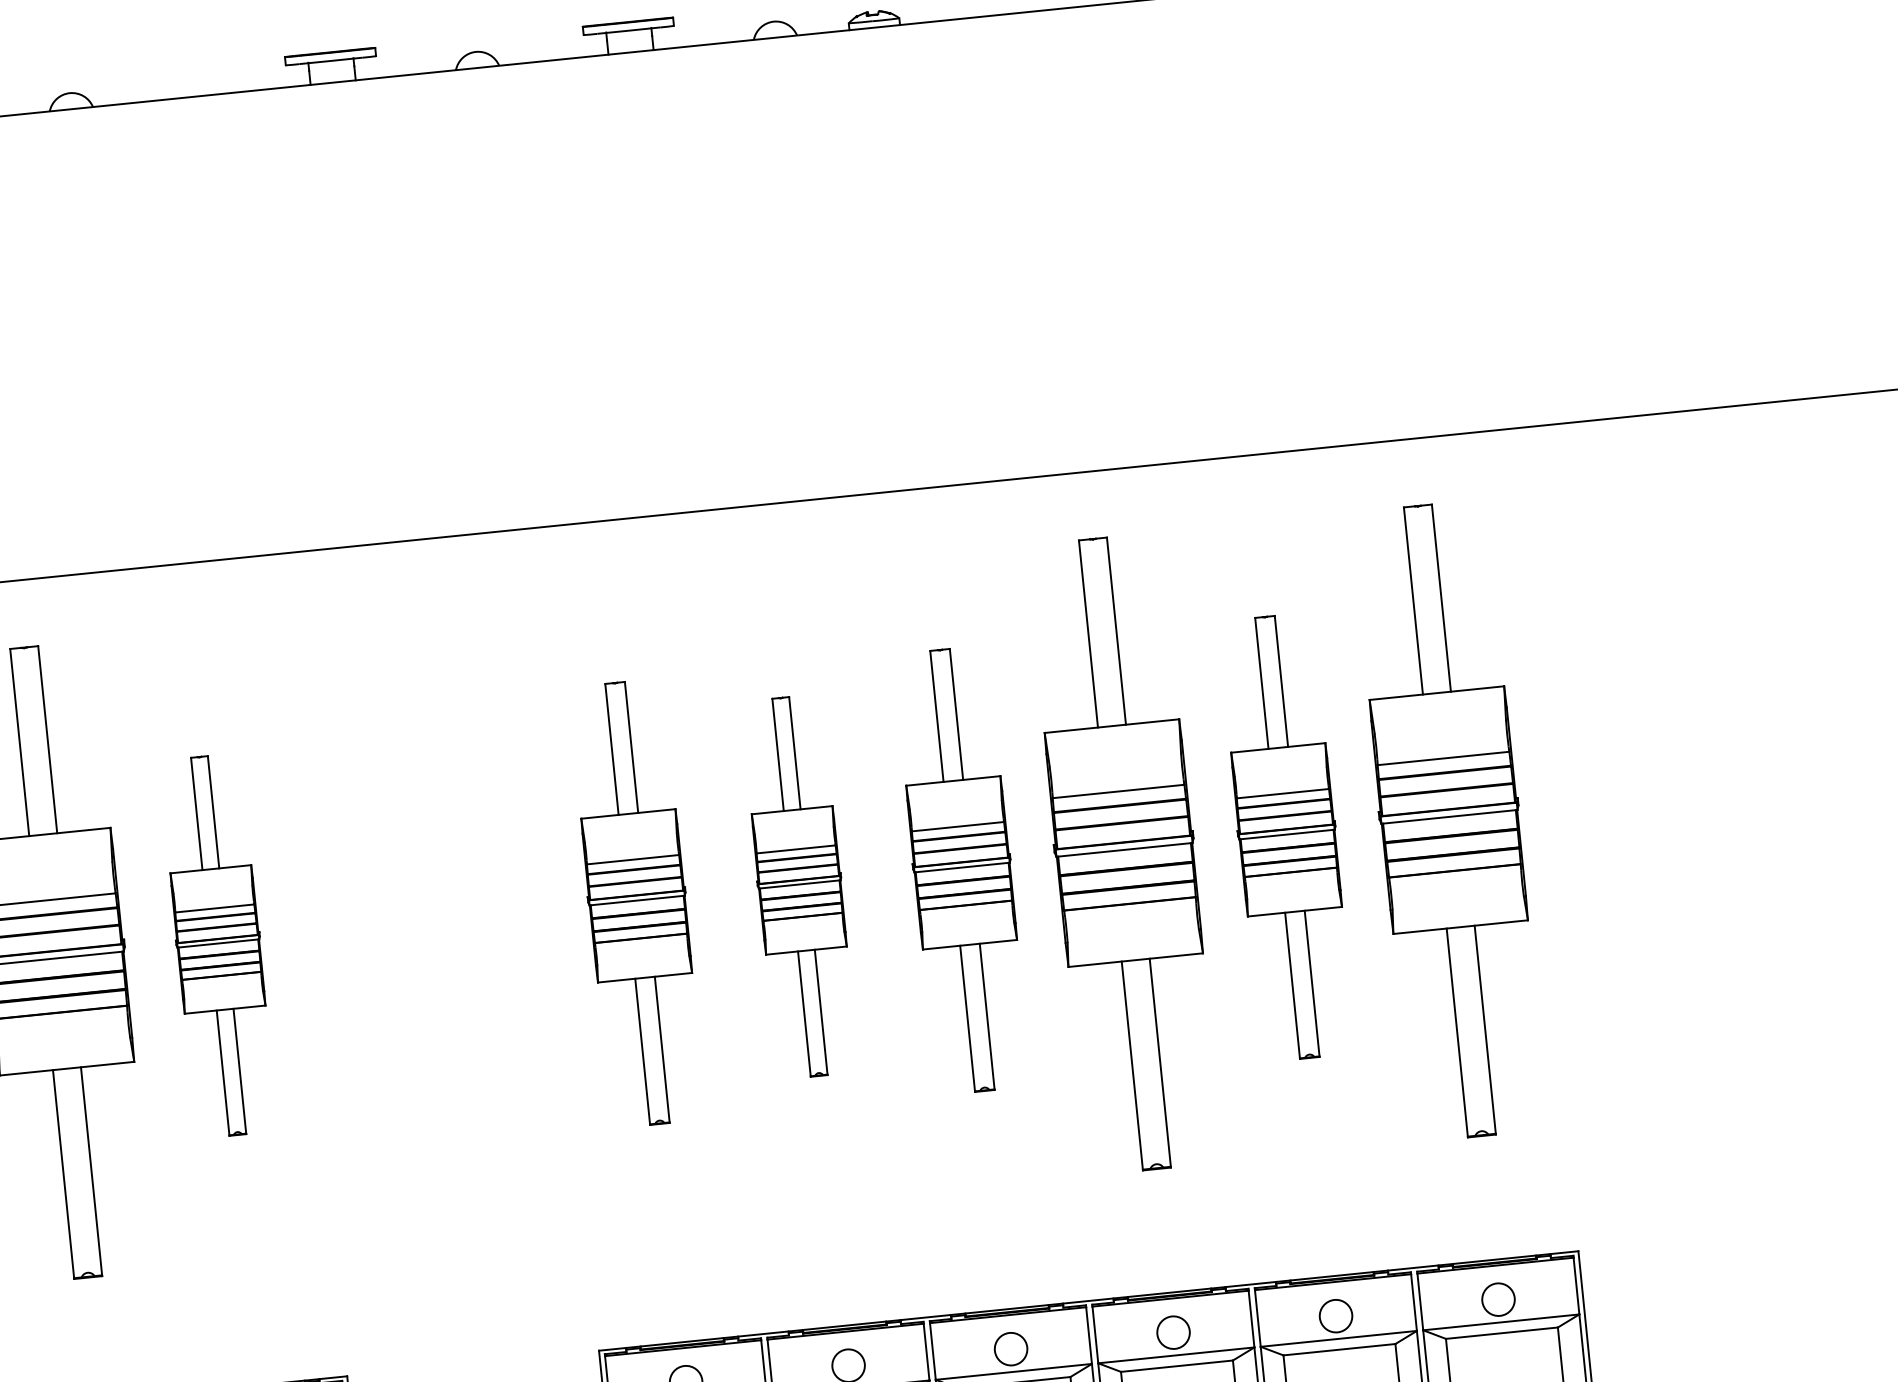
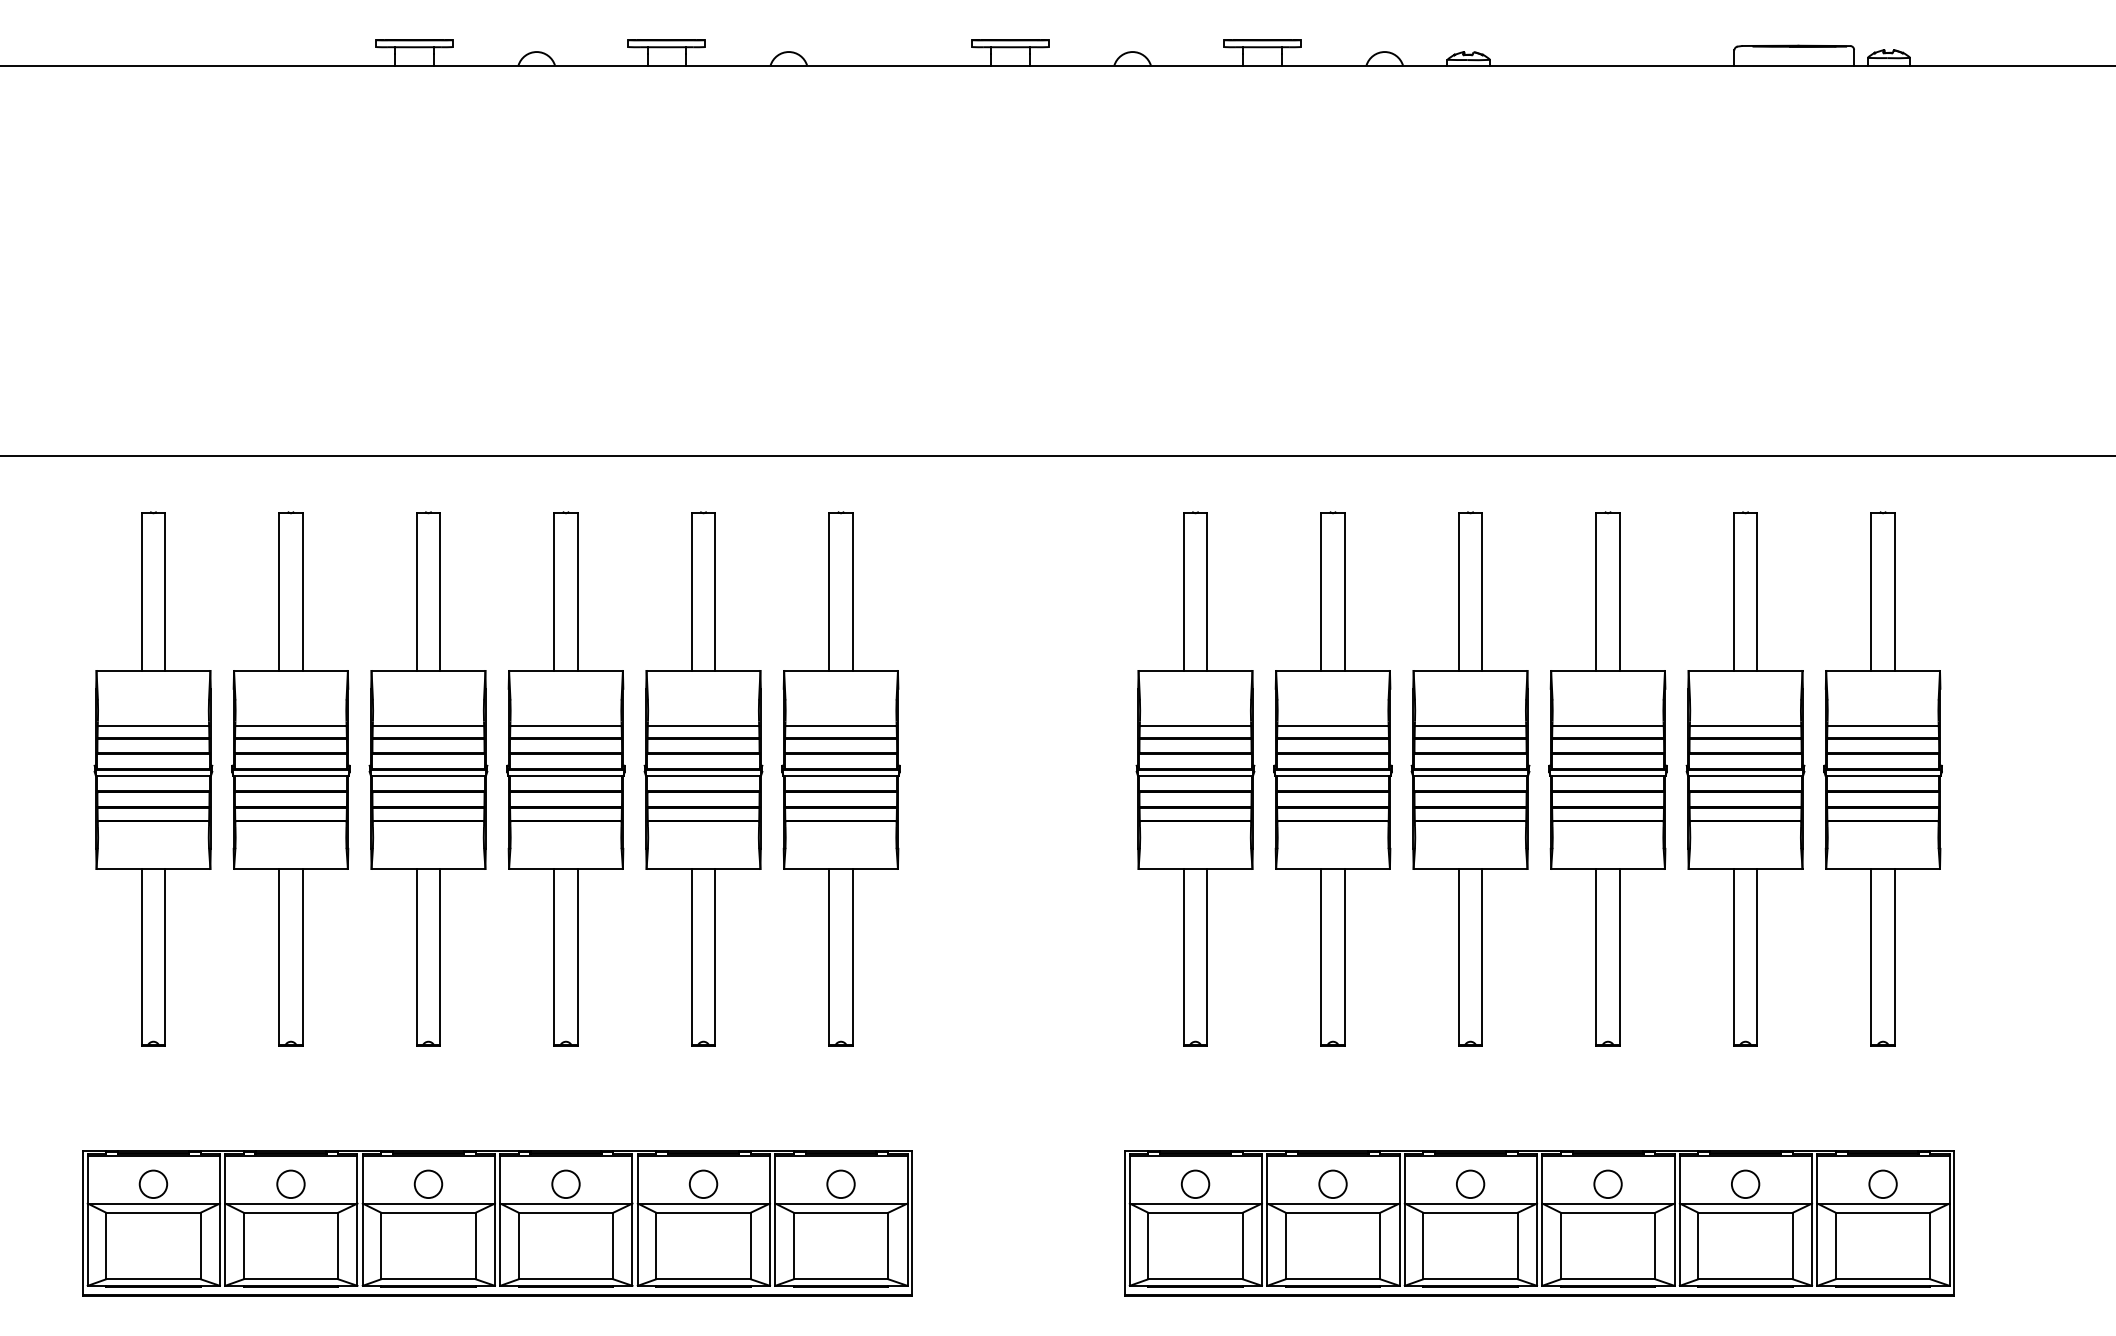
part: (1287, 836) -> (1745, 778), size x1.43
part: (962, 869) -> (1470, 778), size x1.43
part: (799, 886) -> (1332, 778), size x1.67
part: (637, 902) -> (1195, 778), size x1.43
part: (217, 945) -> (840, 778), size x1.67

